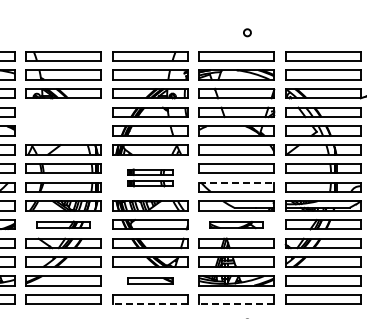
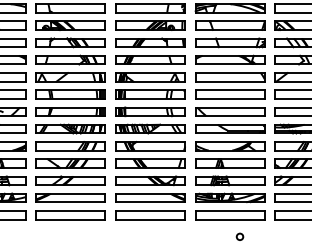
part: (63, 121) -> (70, 51), added
part: (150, 177) -> (150, 102), size x1.67
line: (237, 182) -> (230, 107), dashed -> solid
part: (63, 224) -> (70, 146), size x1.43
part: (236, 224) -> (229, 146), size x1.43
part: (150, 280) -> (150, 197), size x1.67
line: (149, 304) -> (149, 219), dashed -> solid
line: (236, 304) -> (229, 219), dashed -> solid

